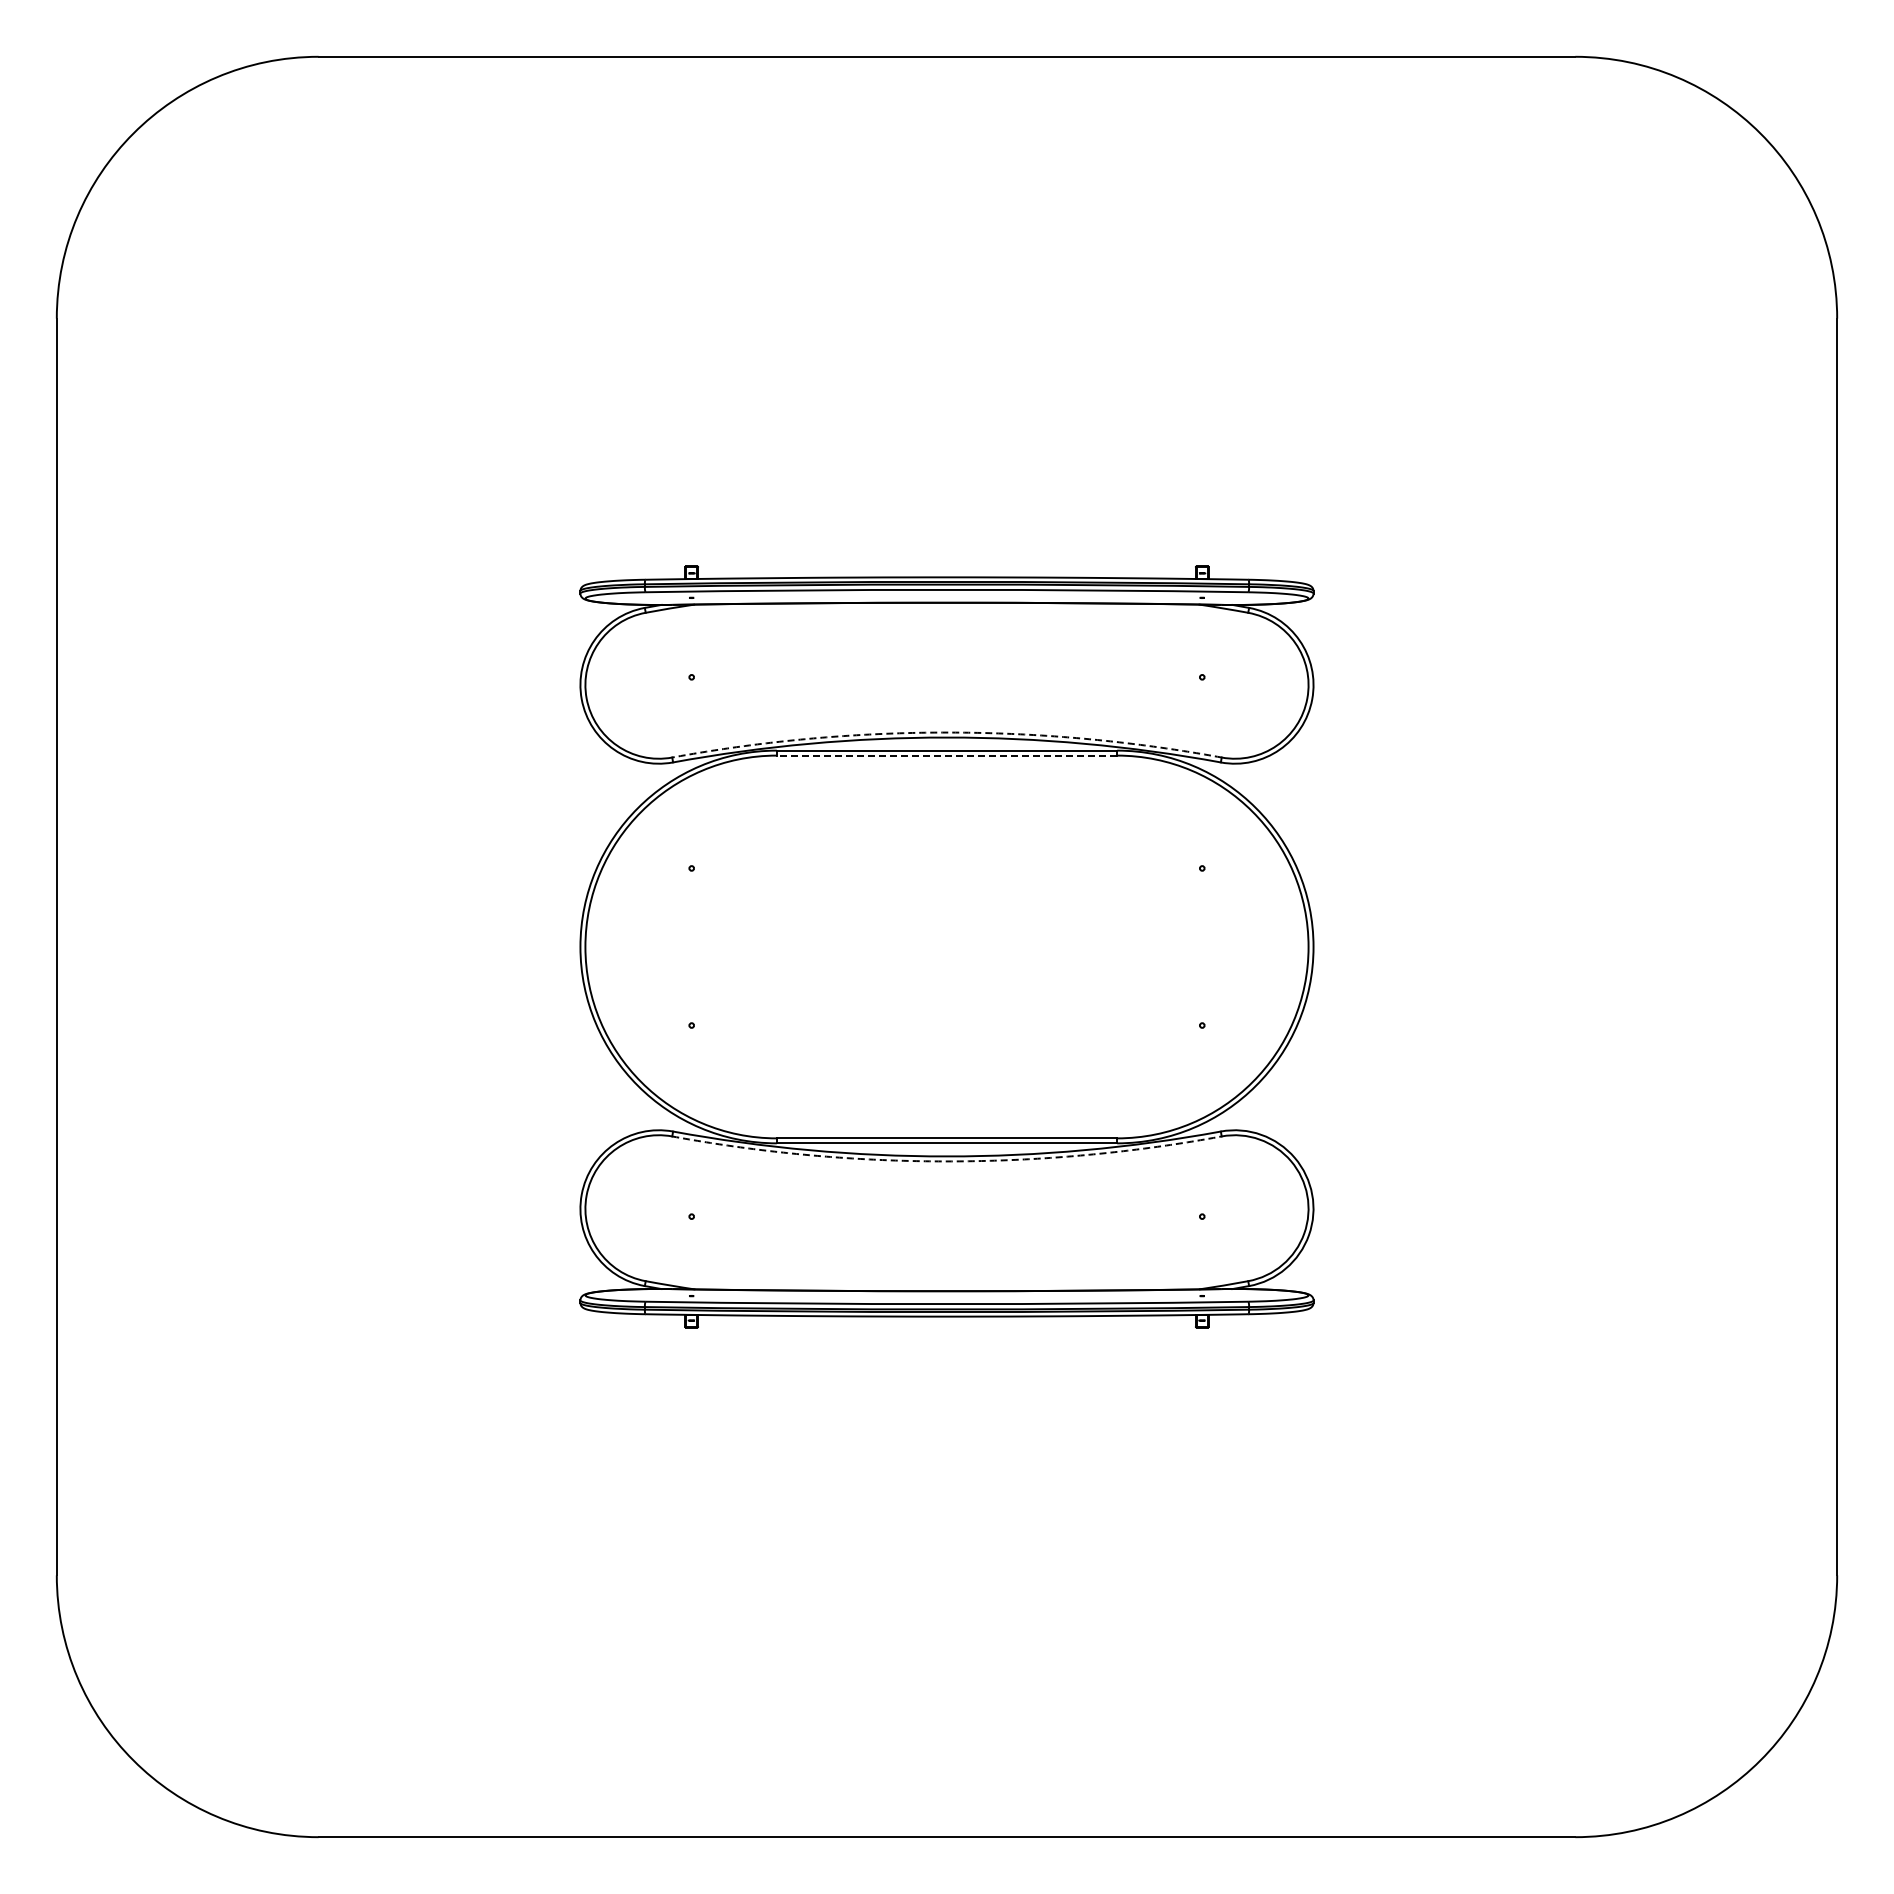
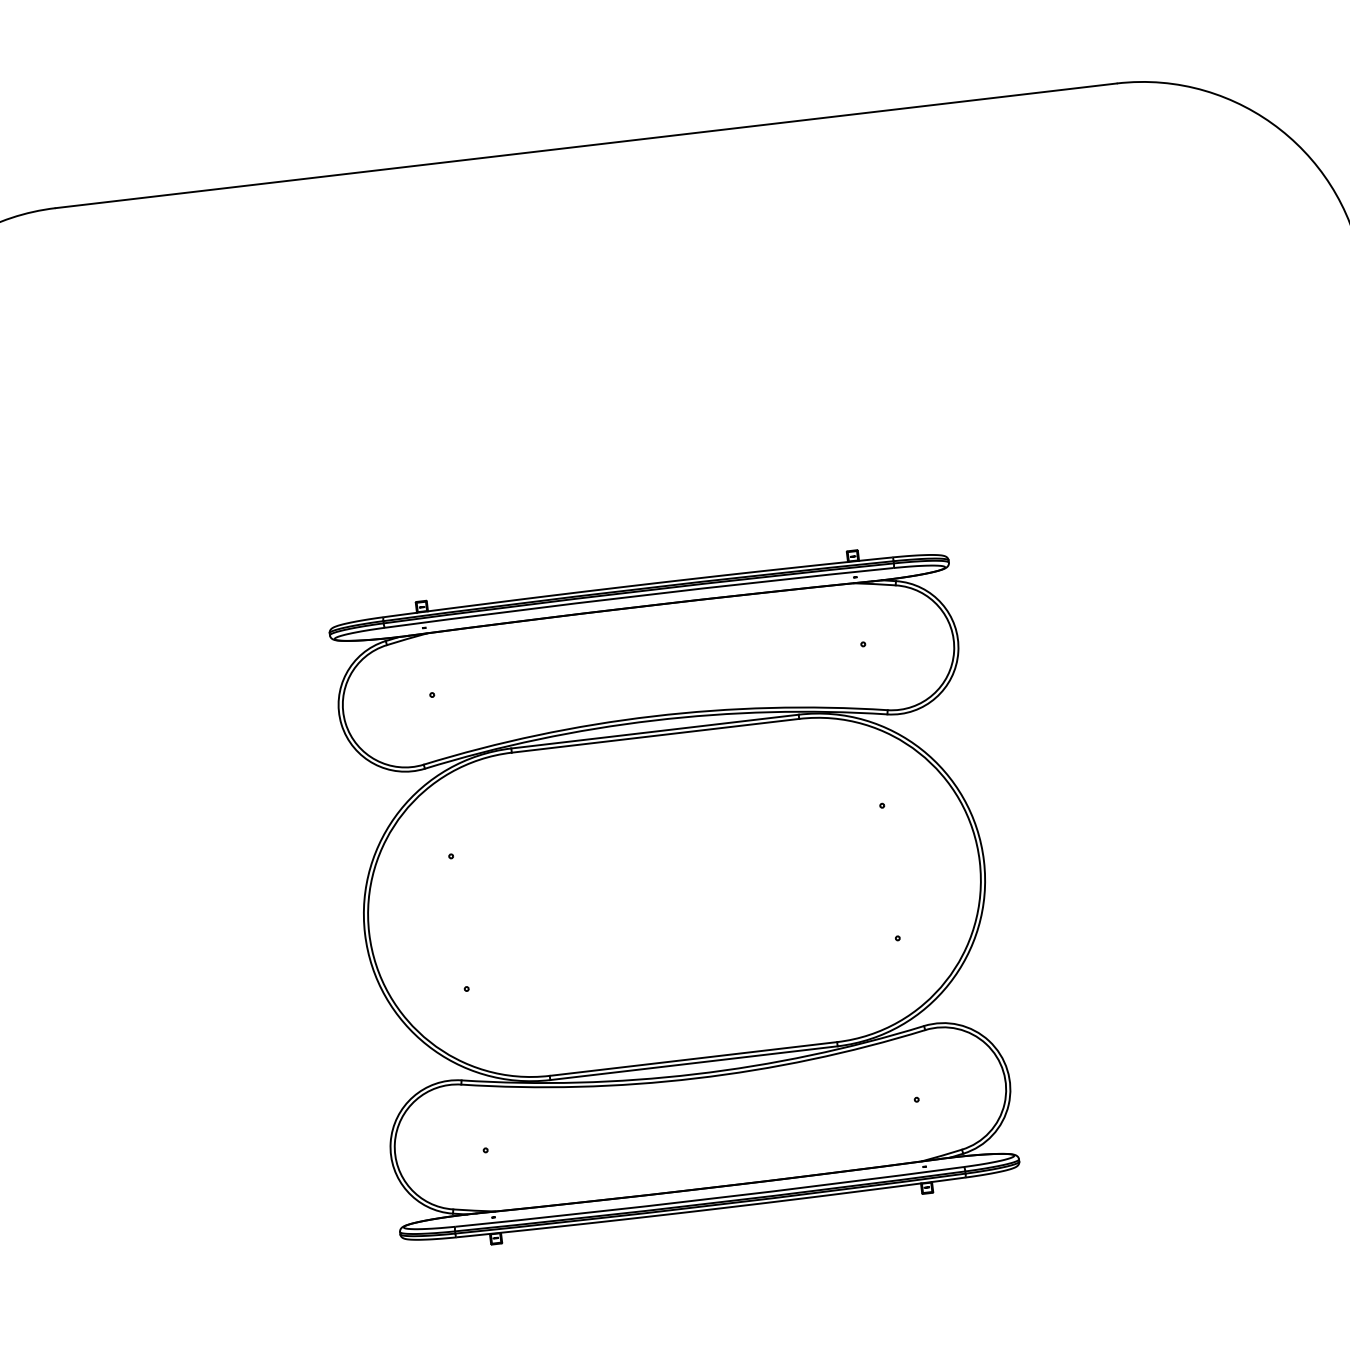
arc: (947, 732) -> (653, 716), dashed -> solid
line: (946, 755) -> (655, 735), dashed -> solid
arc: (946, 1161) -> (695, 1078), dashed -> solid

